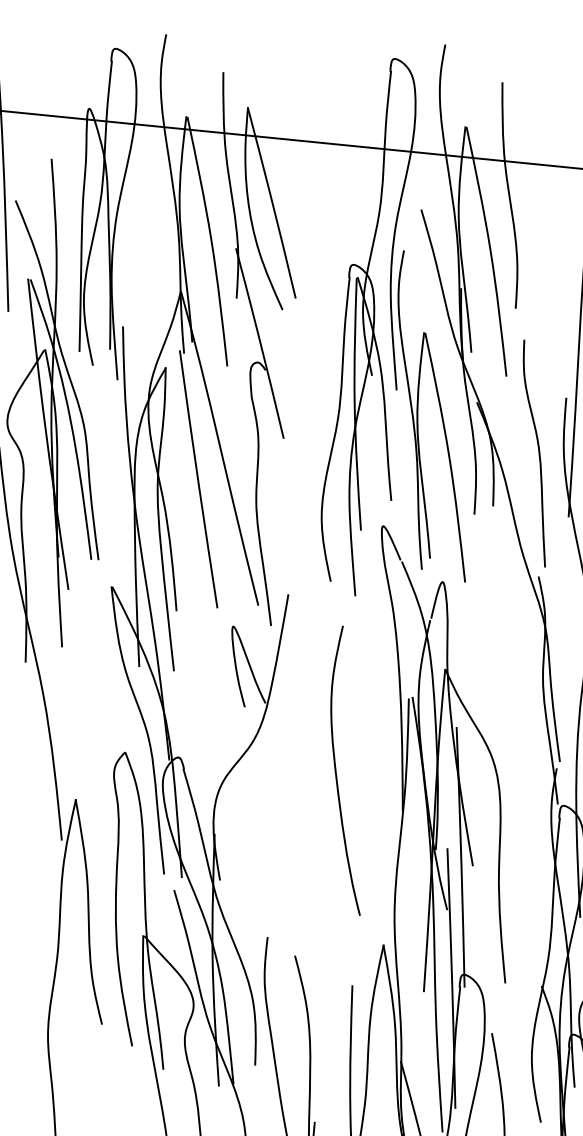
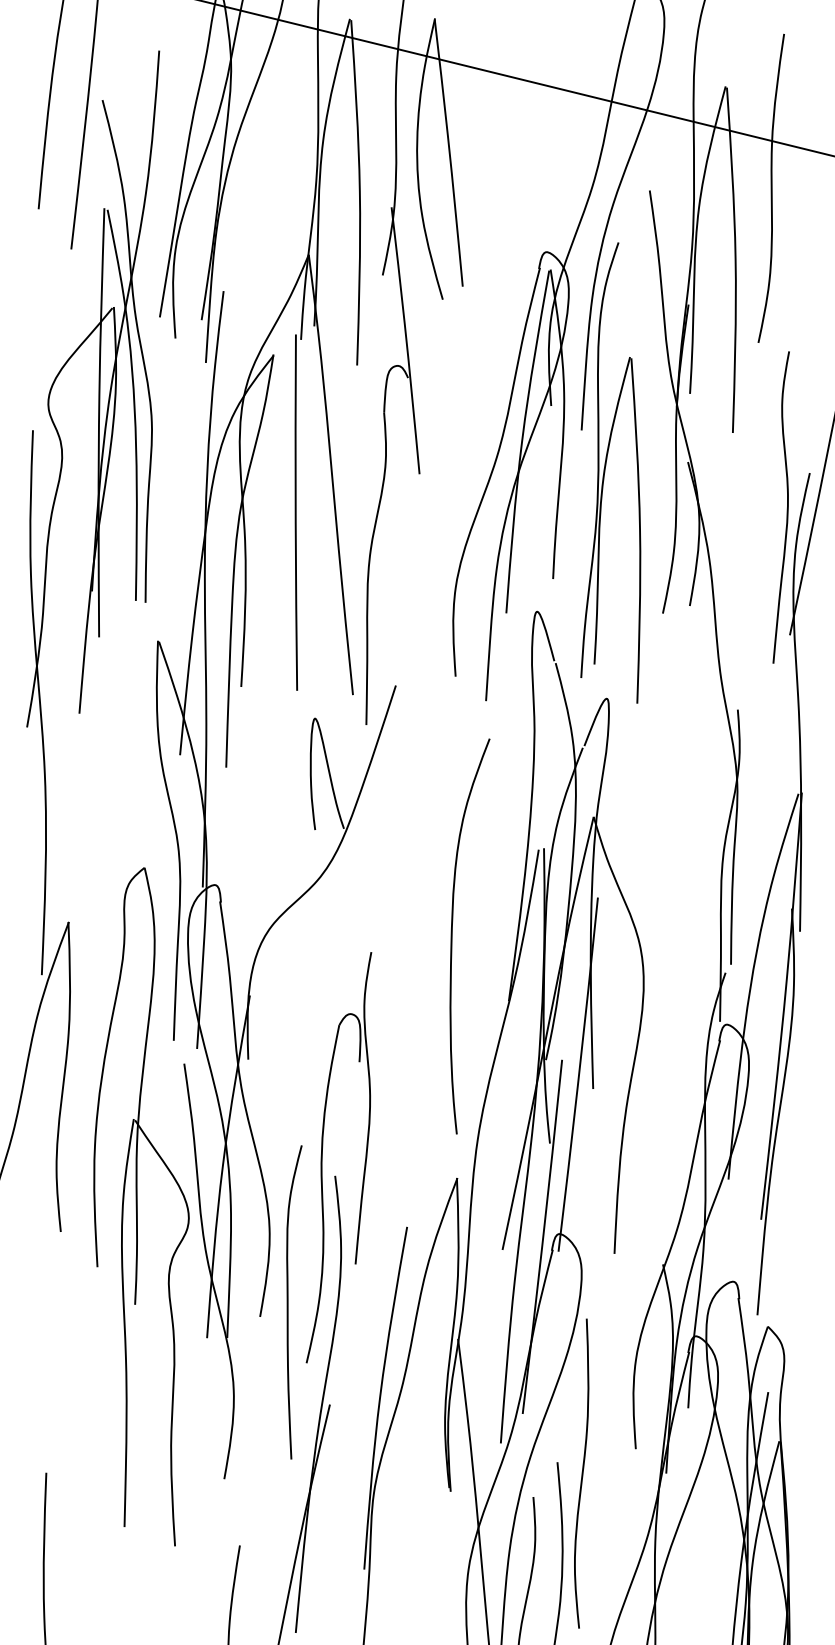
curve: (538, 453) -> (786, 508), moved
curve: (336, 772) -> (452, 936), moved
part: (283, 943) -> (322, 1157), added

